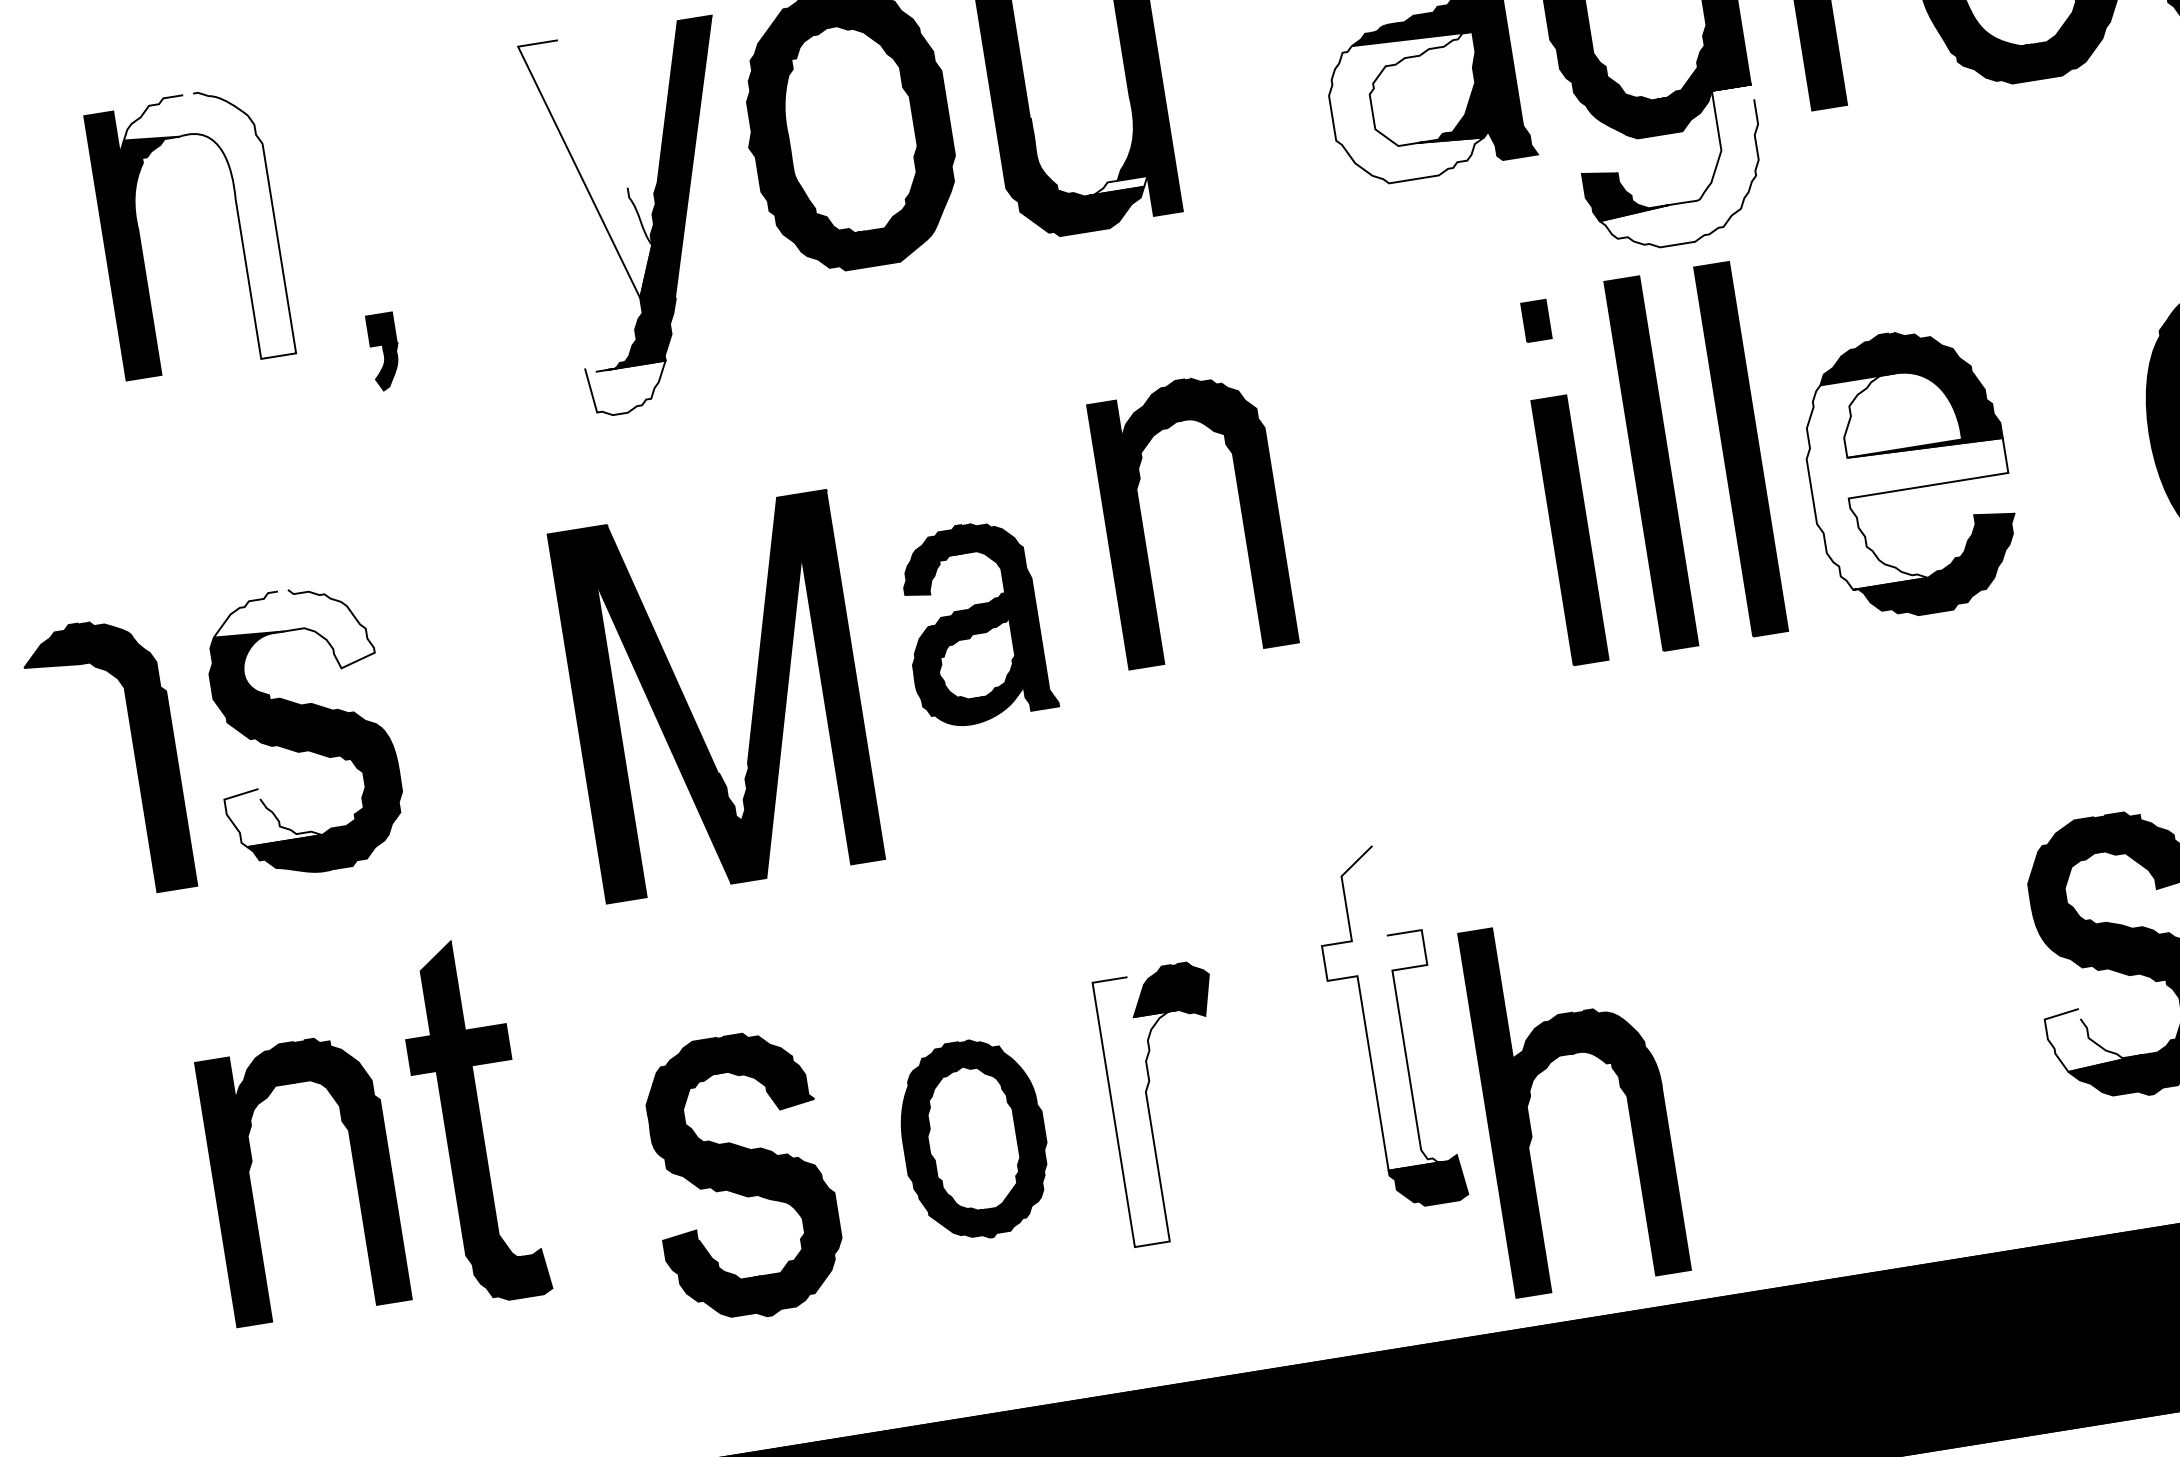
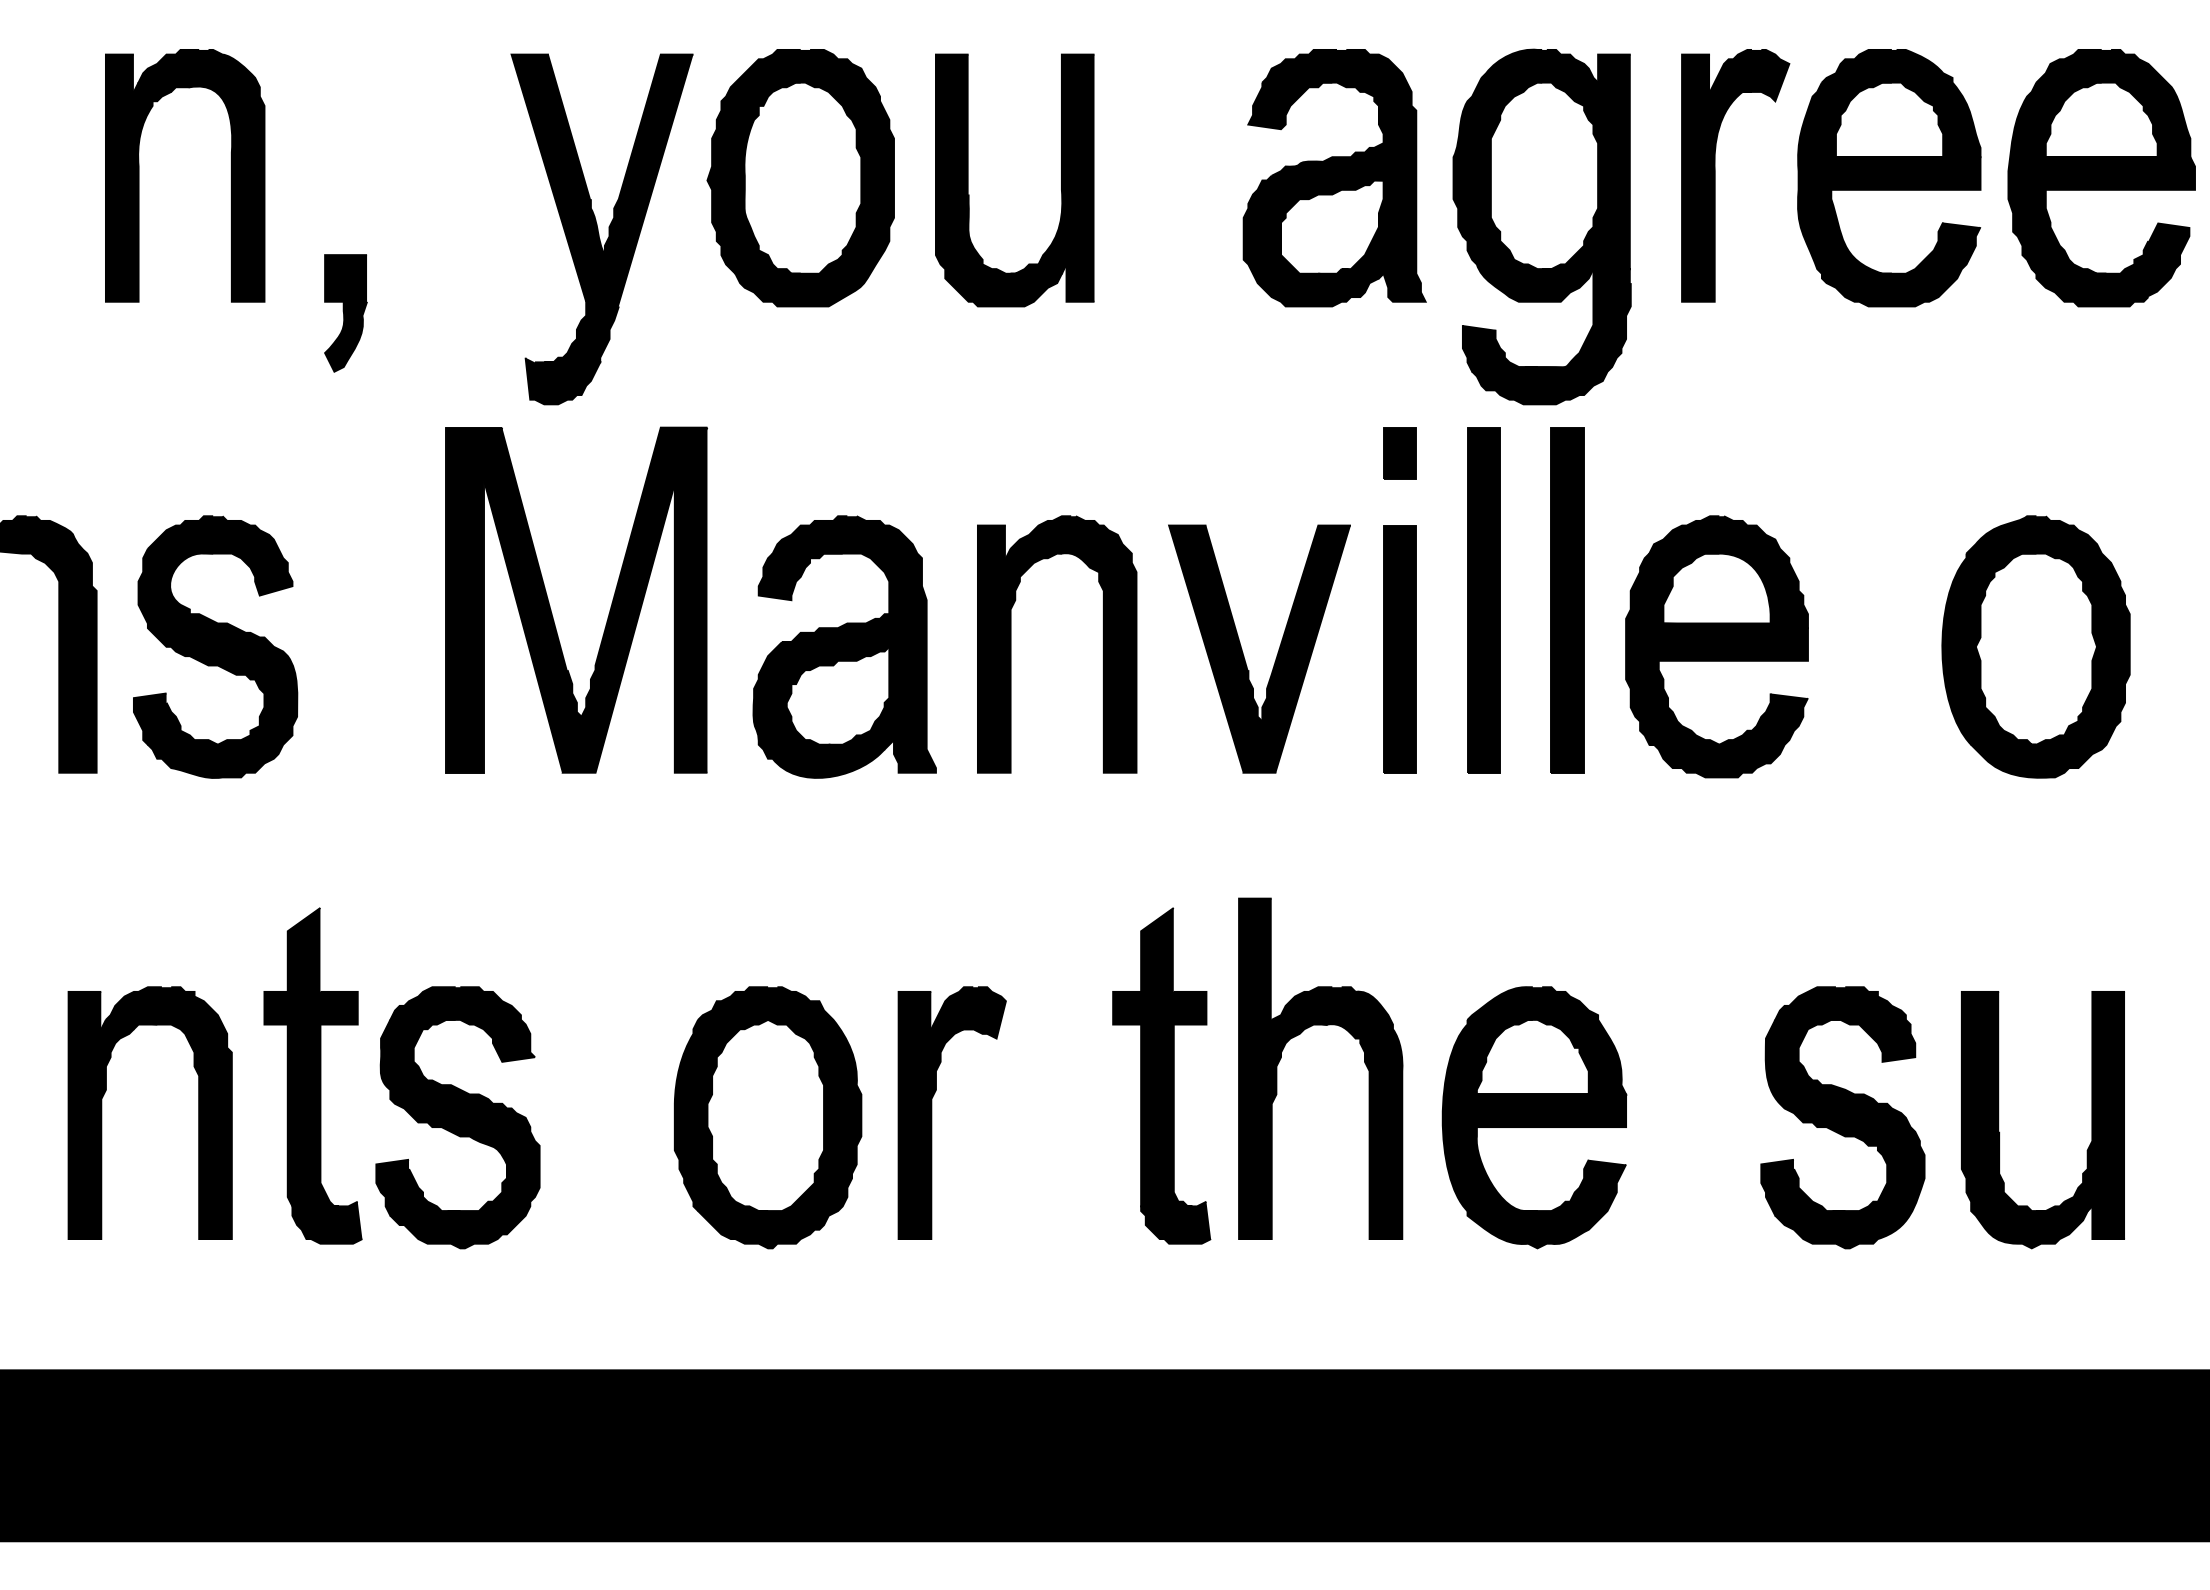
fill: (1407, 108) -> (1313, 240), added
fill: (588, 170) -> (557, 177), added
fill: (1678, 170) -> (1551, 336), added
fill: (1118, 185) -> (1038, 268), added
fill: (207, 229) -> (201, 175), added
part: (1535, 321) -> (1399, 453), size x1.43
part: (384, 352) -> (345, 313), size x1.67
fill: (628, 386) -> (562, 380), added
fill: (1908, 475) -> (1716, 648), added
part: (1143, 526) -> (1011, 644), moved
part: (1403, 560) -> (1243, 652), added
part: (975, 622) -> (844, 646), size x1.43
fill: (291, 632) -> (219, 555), added
part: (689, 706) -> (550, 605), moved
fill: (272, 814) -> (175, 718), added
fill: (1382, 1007) -> (1159, 1056), added
part: (1794, 1008) -> (1534, 1117), added
fill: (2093, 1036) -> (1803, 1187), added
part: (1547, 1068) -> (1300, 1034), moved
fill: (1153, 1108) -> (935, 1115), added
part: (471, 1121) -> (312, 1075), moved
part: (973, 1139) -> (767, 1117), size x1.43
part: (741, 1176) -> (457, 1117), moved
part: (251, 1186) -> (102, 1112), moved

